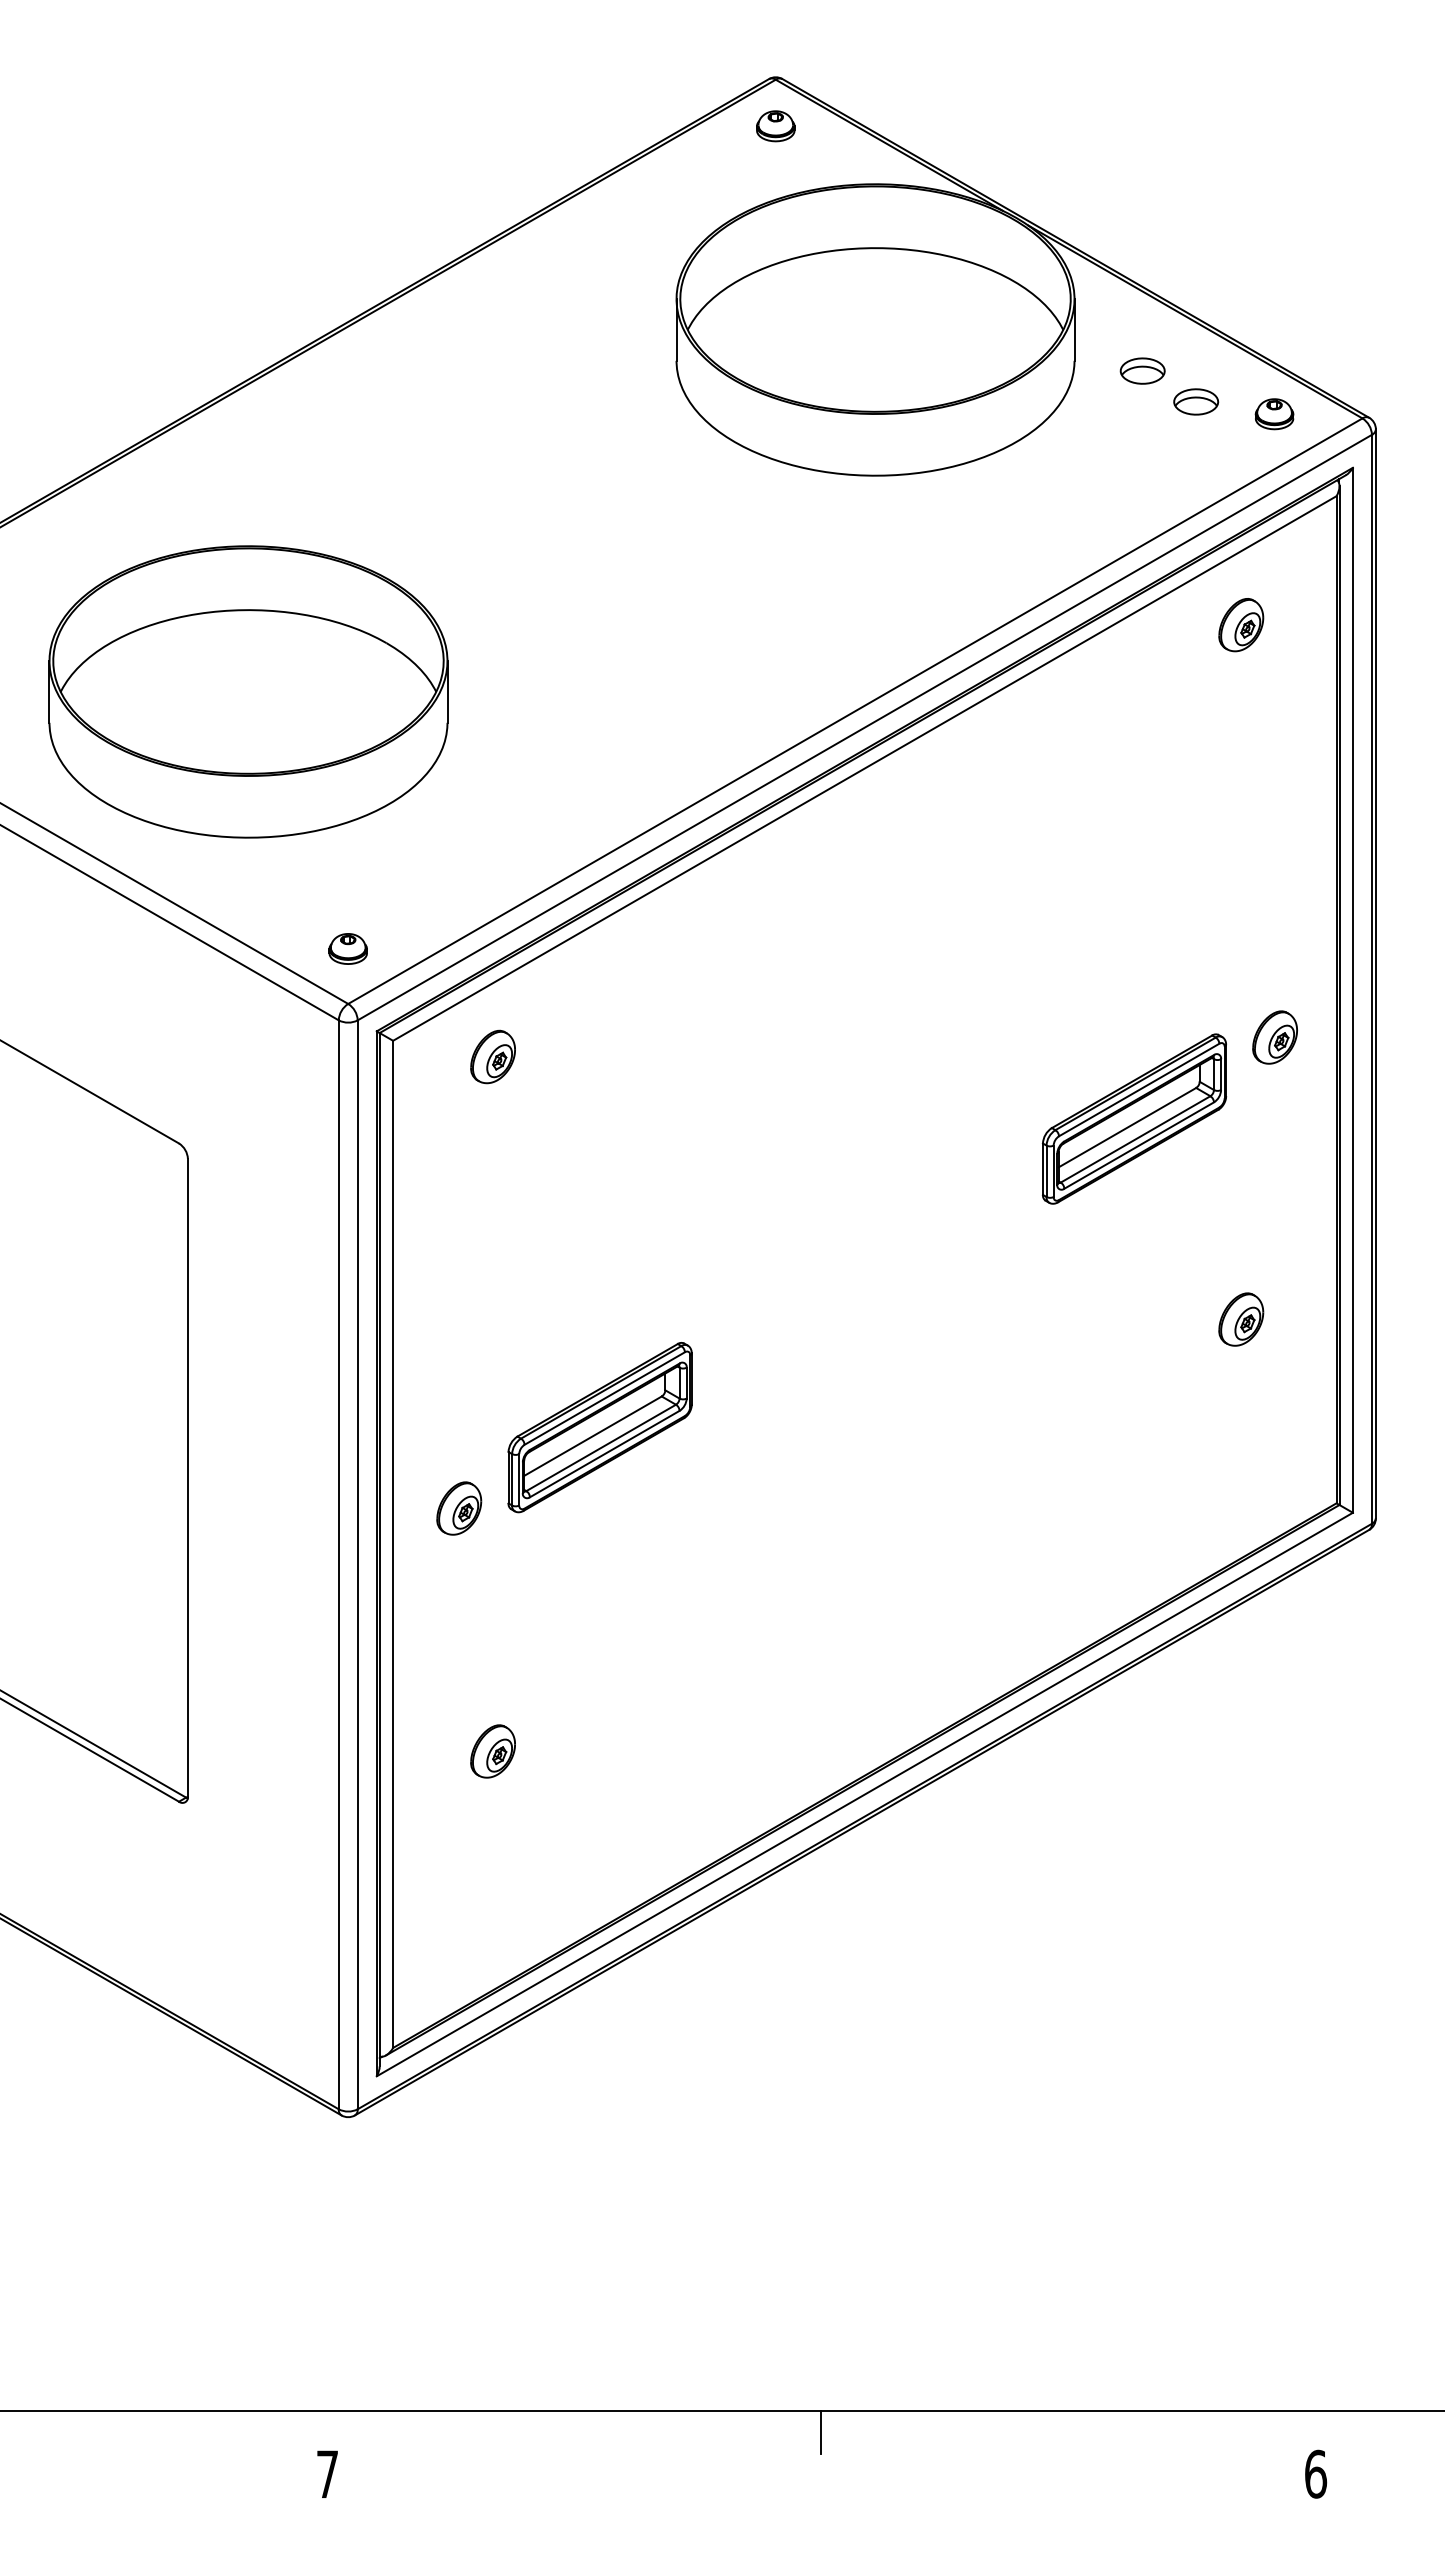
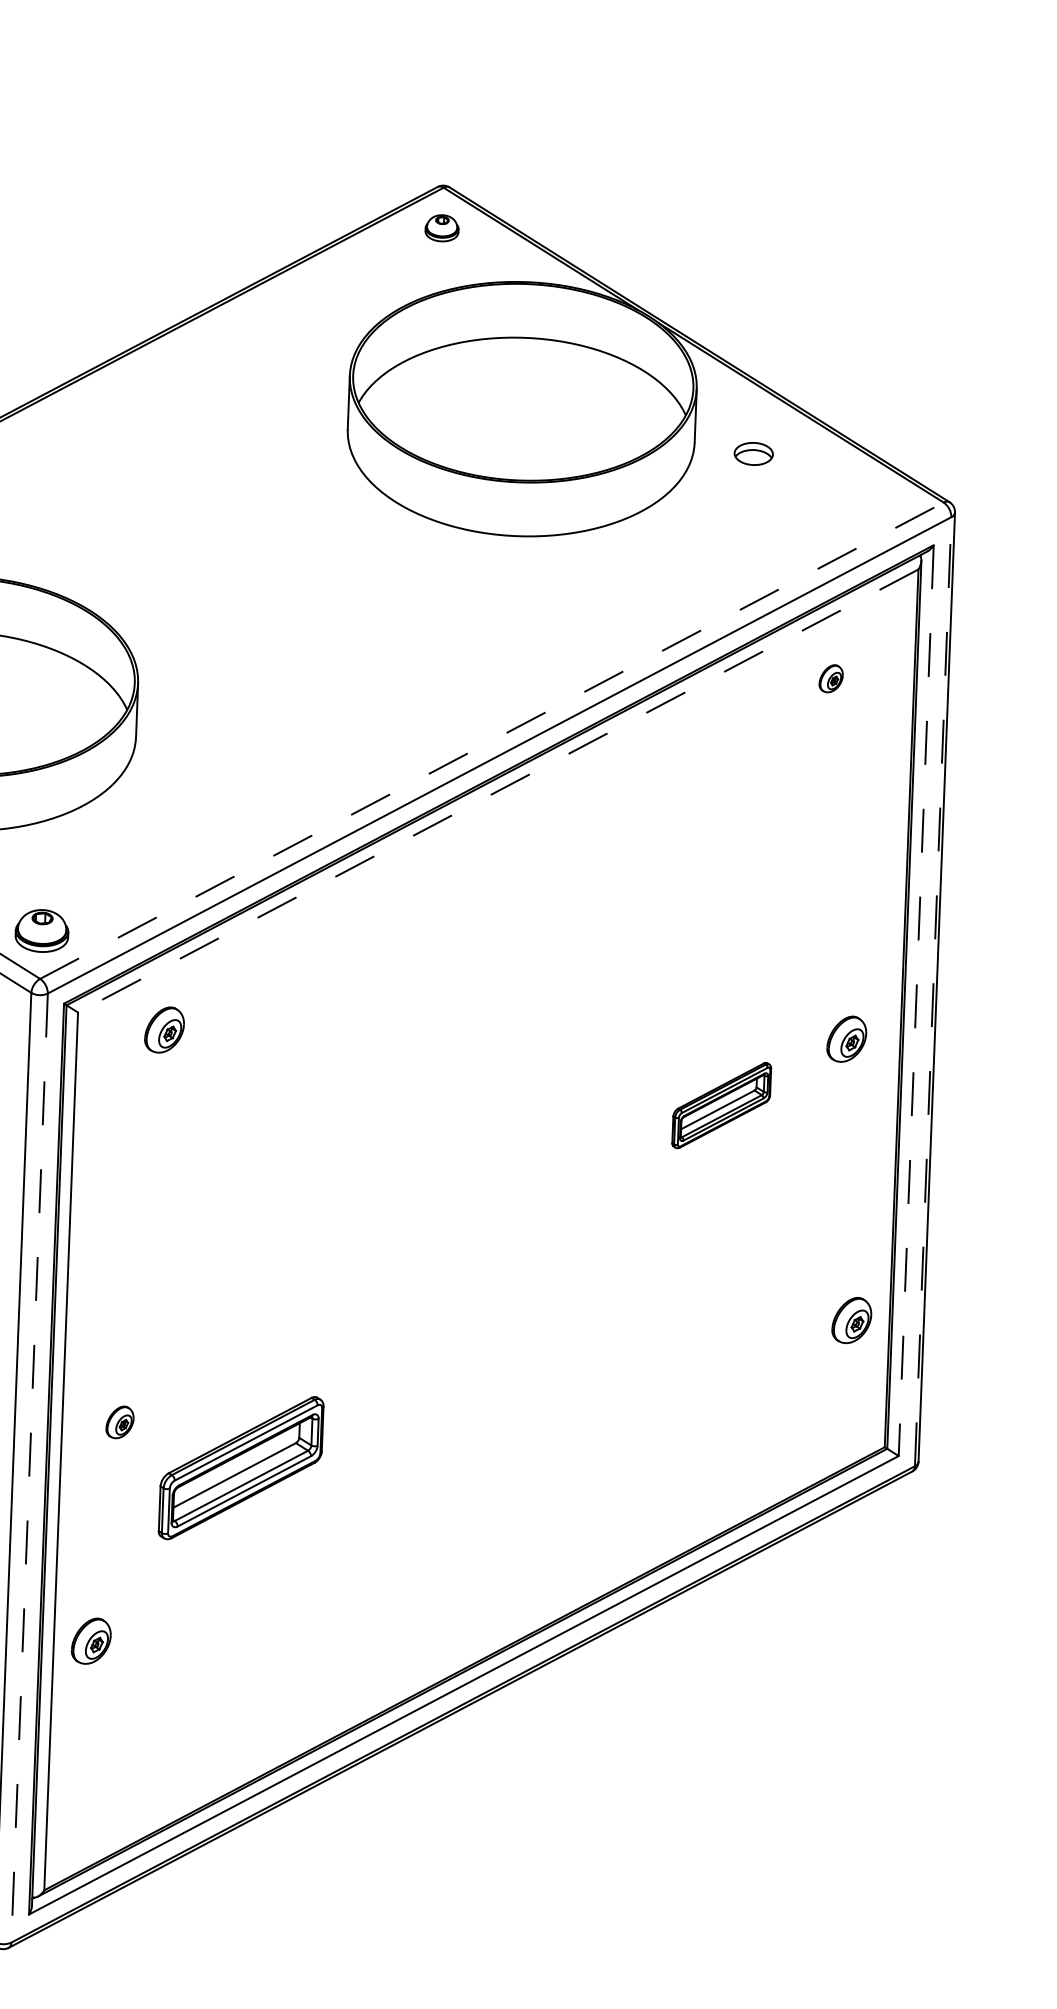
part: (1196, 401) -> (799, 482), removed
part: (1274, 414) -> (867, 496), removed
part: (1241, 625) -> (831, 678), size x0.6
line: (855, 711) -> (492, 741), solid -> dashed
line: (864, 768) -> (497, 790), solid -> dashed
part: (347, 948) -> (41, 930), size x1.6
line: (1371, 978) -> (932, 991), solid -> dashed
line: (1352, 990) -> (915, 1000), solid -> dashed
part: (1134, 1118) -> (721, 1105), size x0.6
part: (1241, 1319) -> (852, 1320), moved
part: (599, 1427) -> (240, 1468), moved
part: (459, 1508) -> (120, 1422), size x0.7
line: (357, 1565) -> (29, 1468), solid -> dashed
part: (492, 1751) -> (90, 1641), moved

